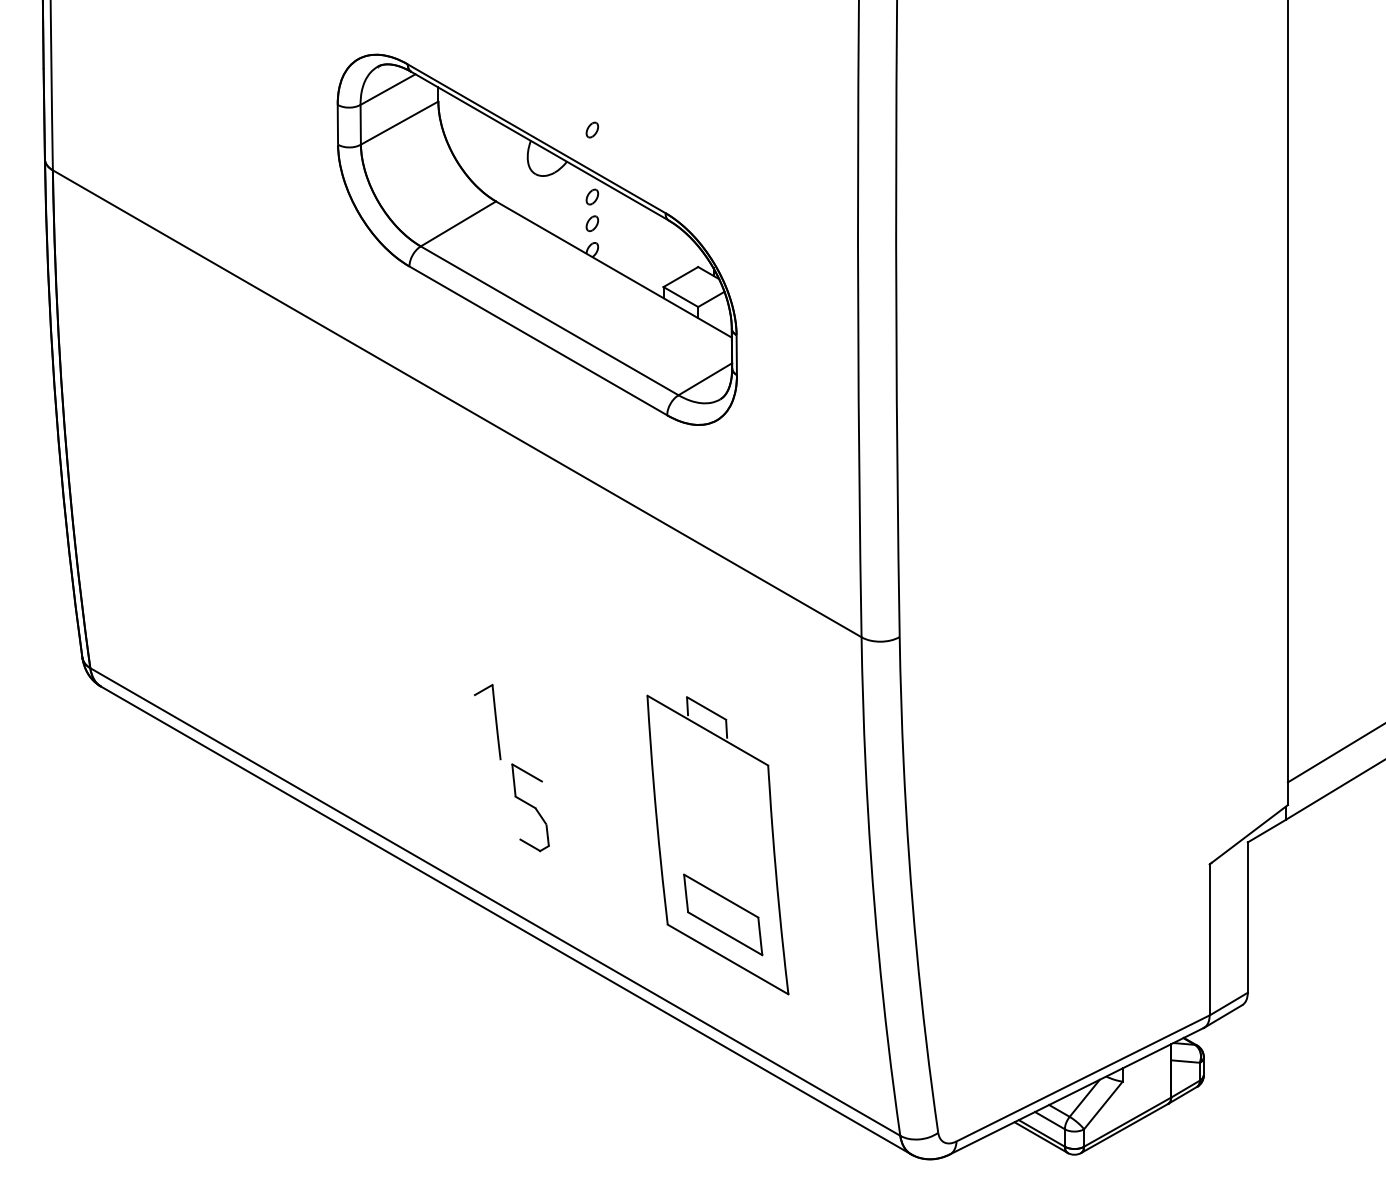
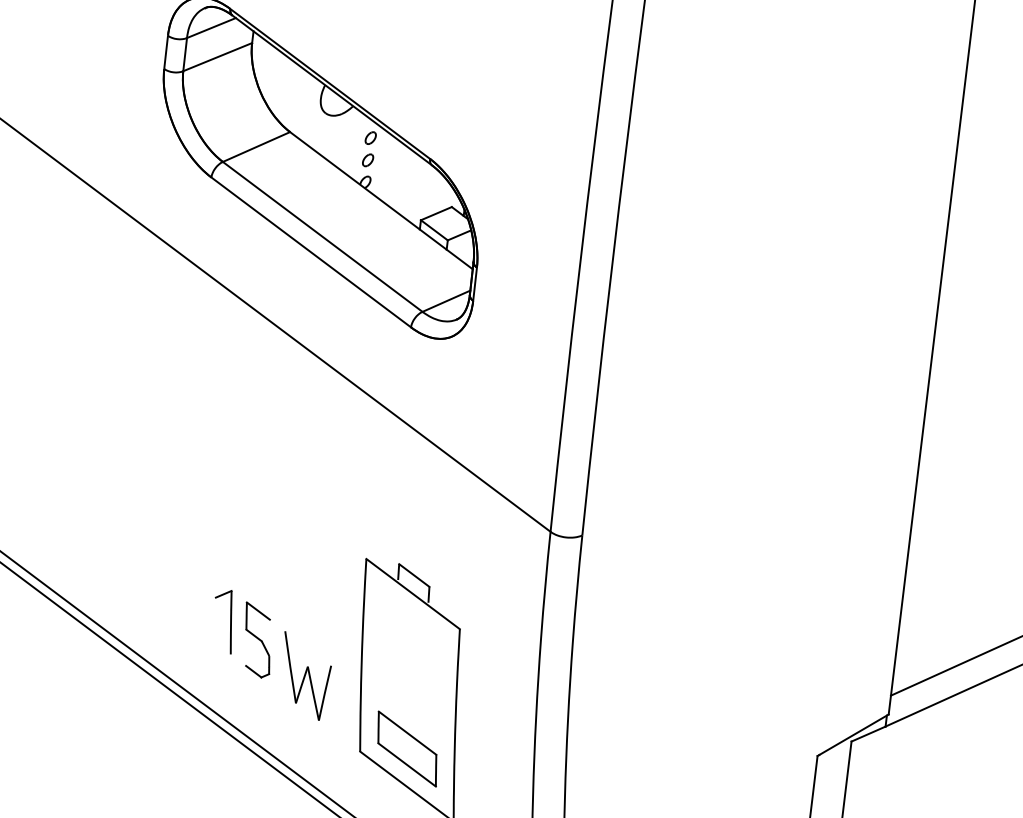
part: (592, 129) -> (377, 81), removed
part: (495, 721) -> (230, 621), moved
part: (591, 842) -> (304, 675), added

